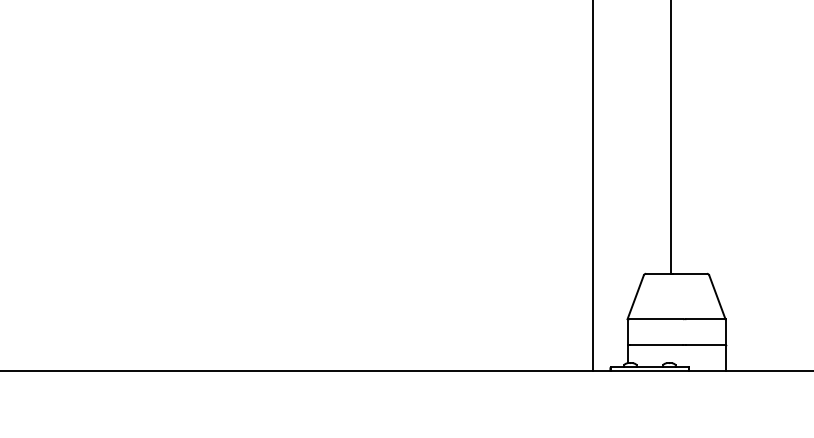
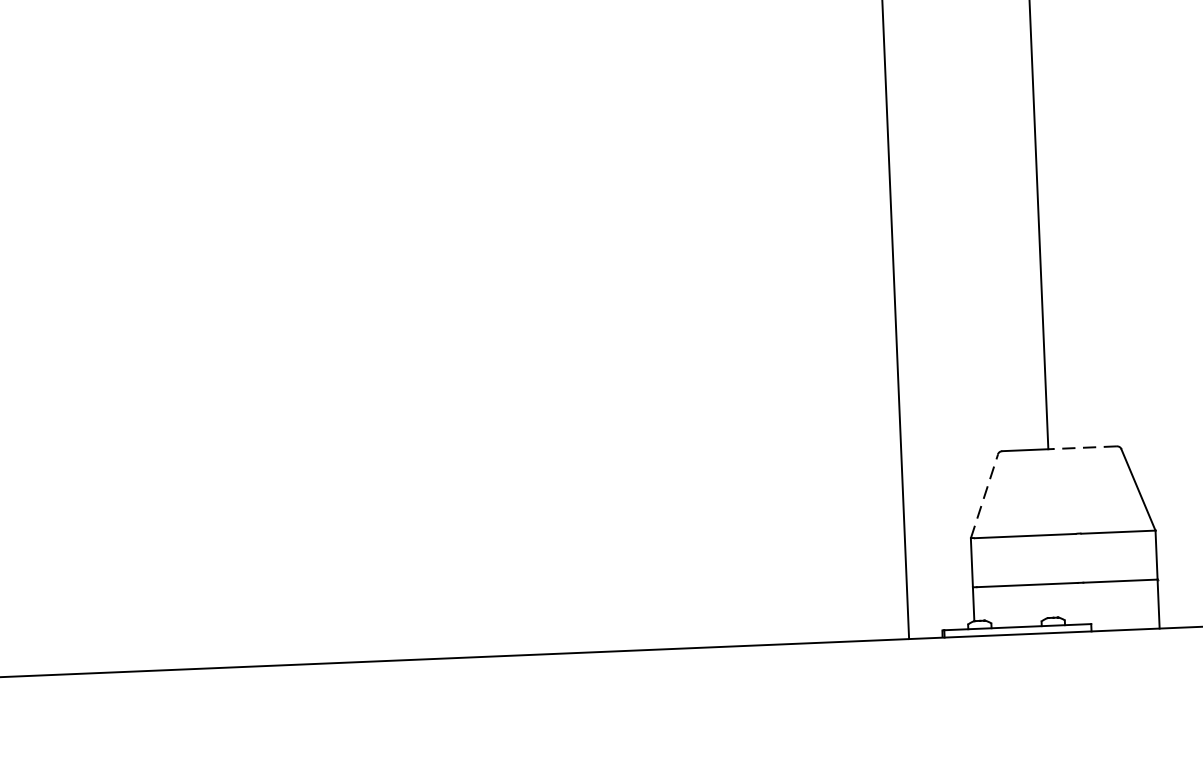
line: (689, 273) -> (1083, 447), solid -> dashed
line: (635, 296) -> (984, 494), solid -> dashed

